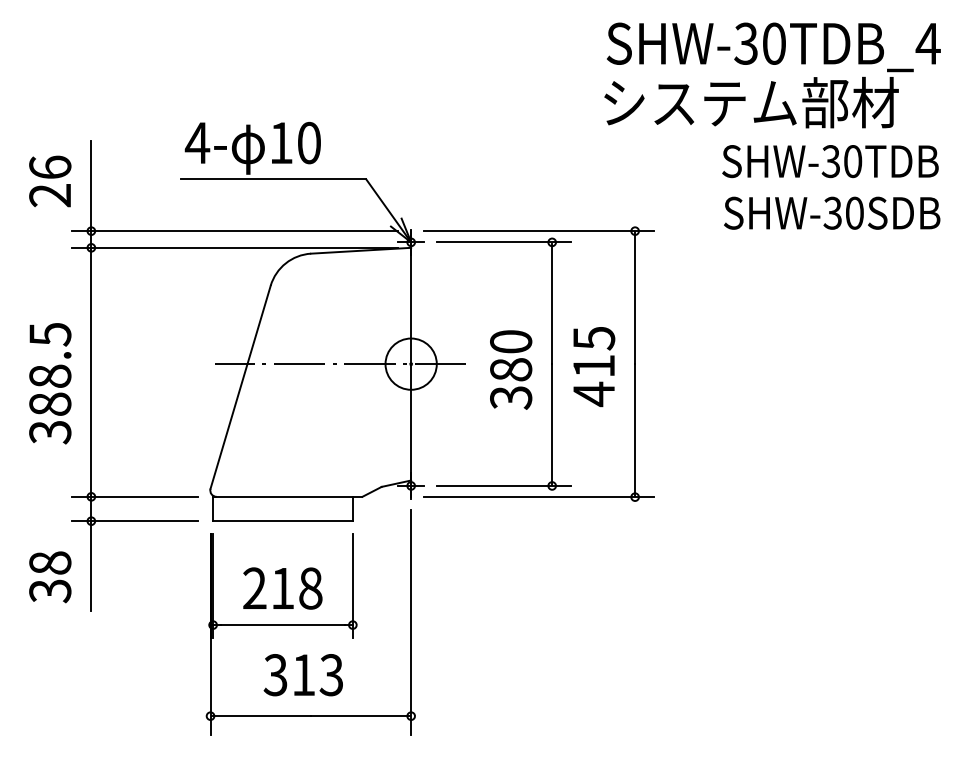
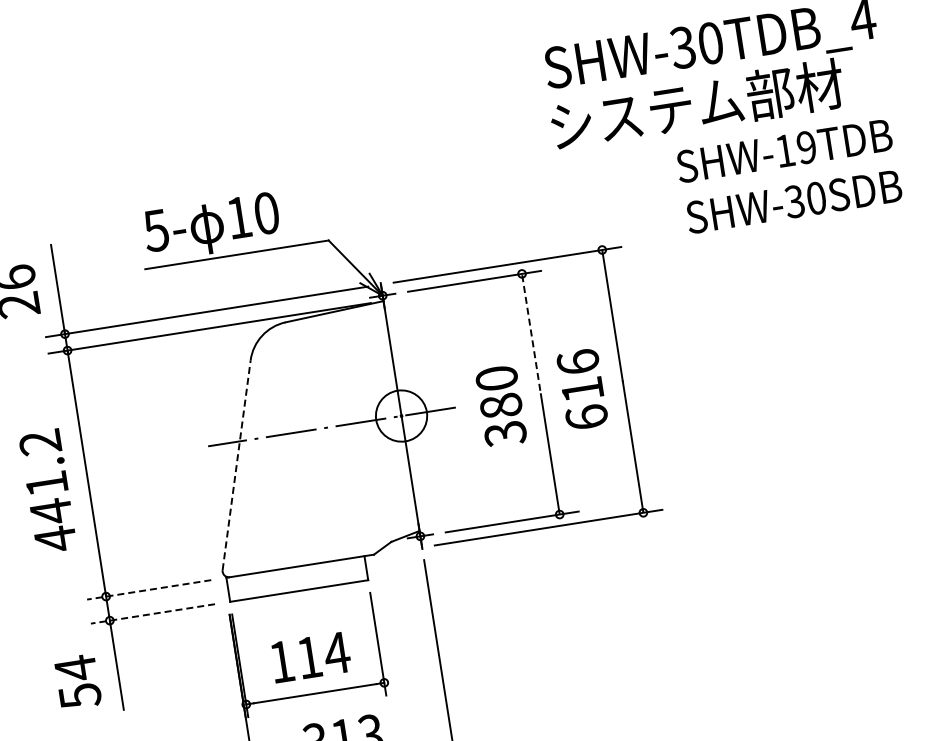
text: (197, 143) -> (156, 231), 4- -> 5-
text: (841, 161) -> (795, 149), SHW-30TDB -> SHW-19TDB
line: (552, 304) -> (531, 335), solid -> dashed
text: (593, 366) -> (582, 390), 415 -> 616
text: (50, 384) -> (48, 491), 388.5 -> 441.2
line: (240, 387) -> (236, 465), solid -> dashed
line: (134, 496) -> (148, 589), solid -> dashed
line: (134, 521) -> (152, 614), solid -> dashed
text: (50, 576) -> (78, 681), 38 -> 54
text: (283, 588) -> (310, 657), 218 -> 114

